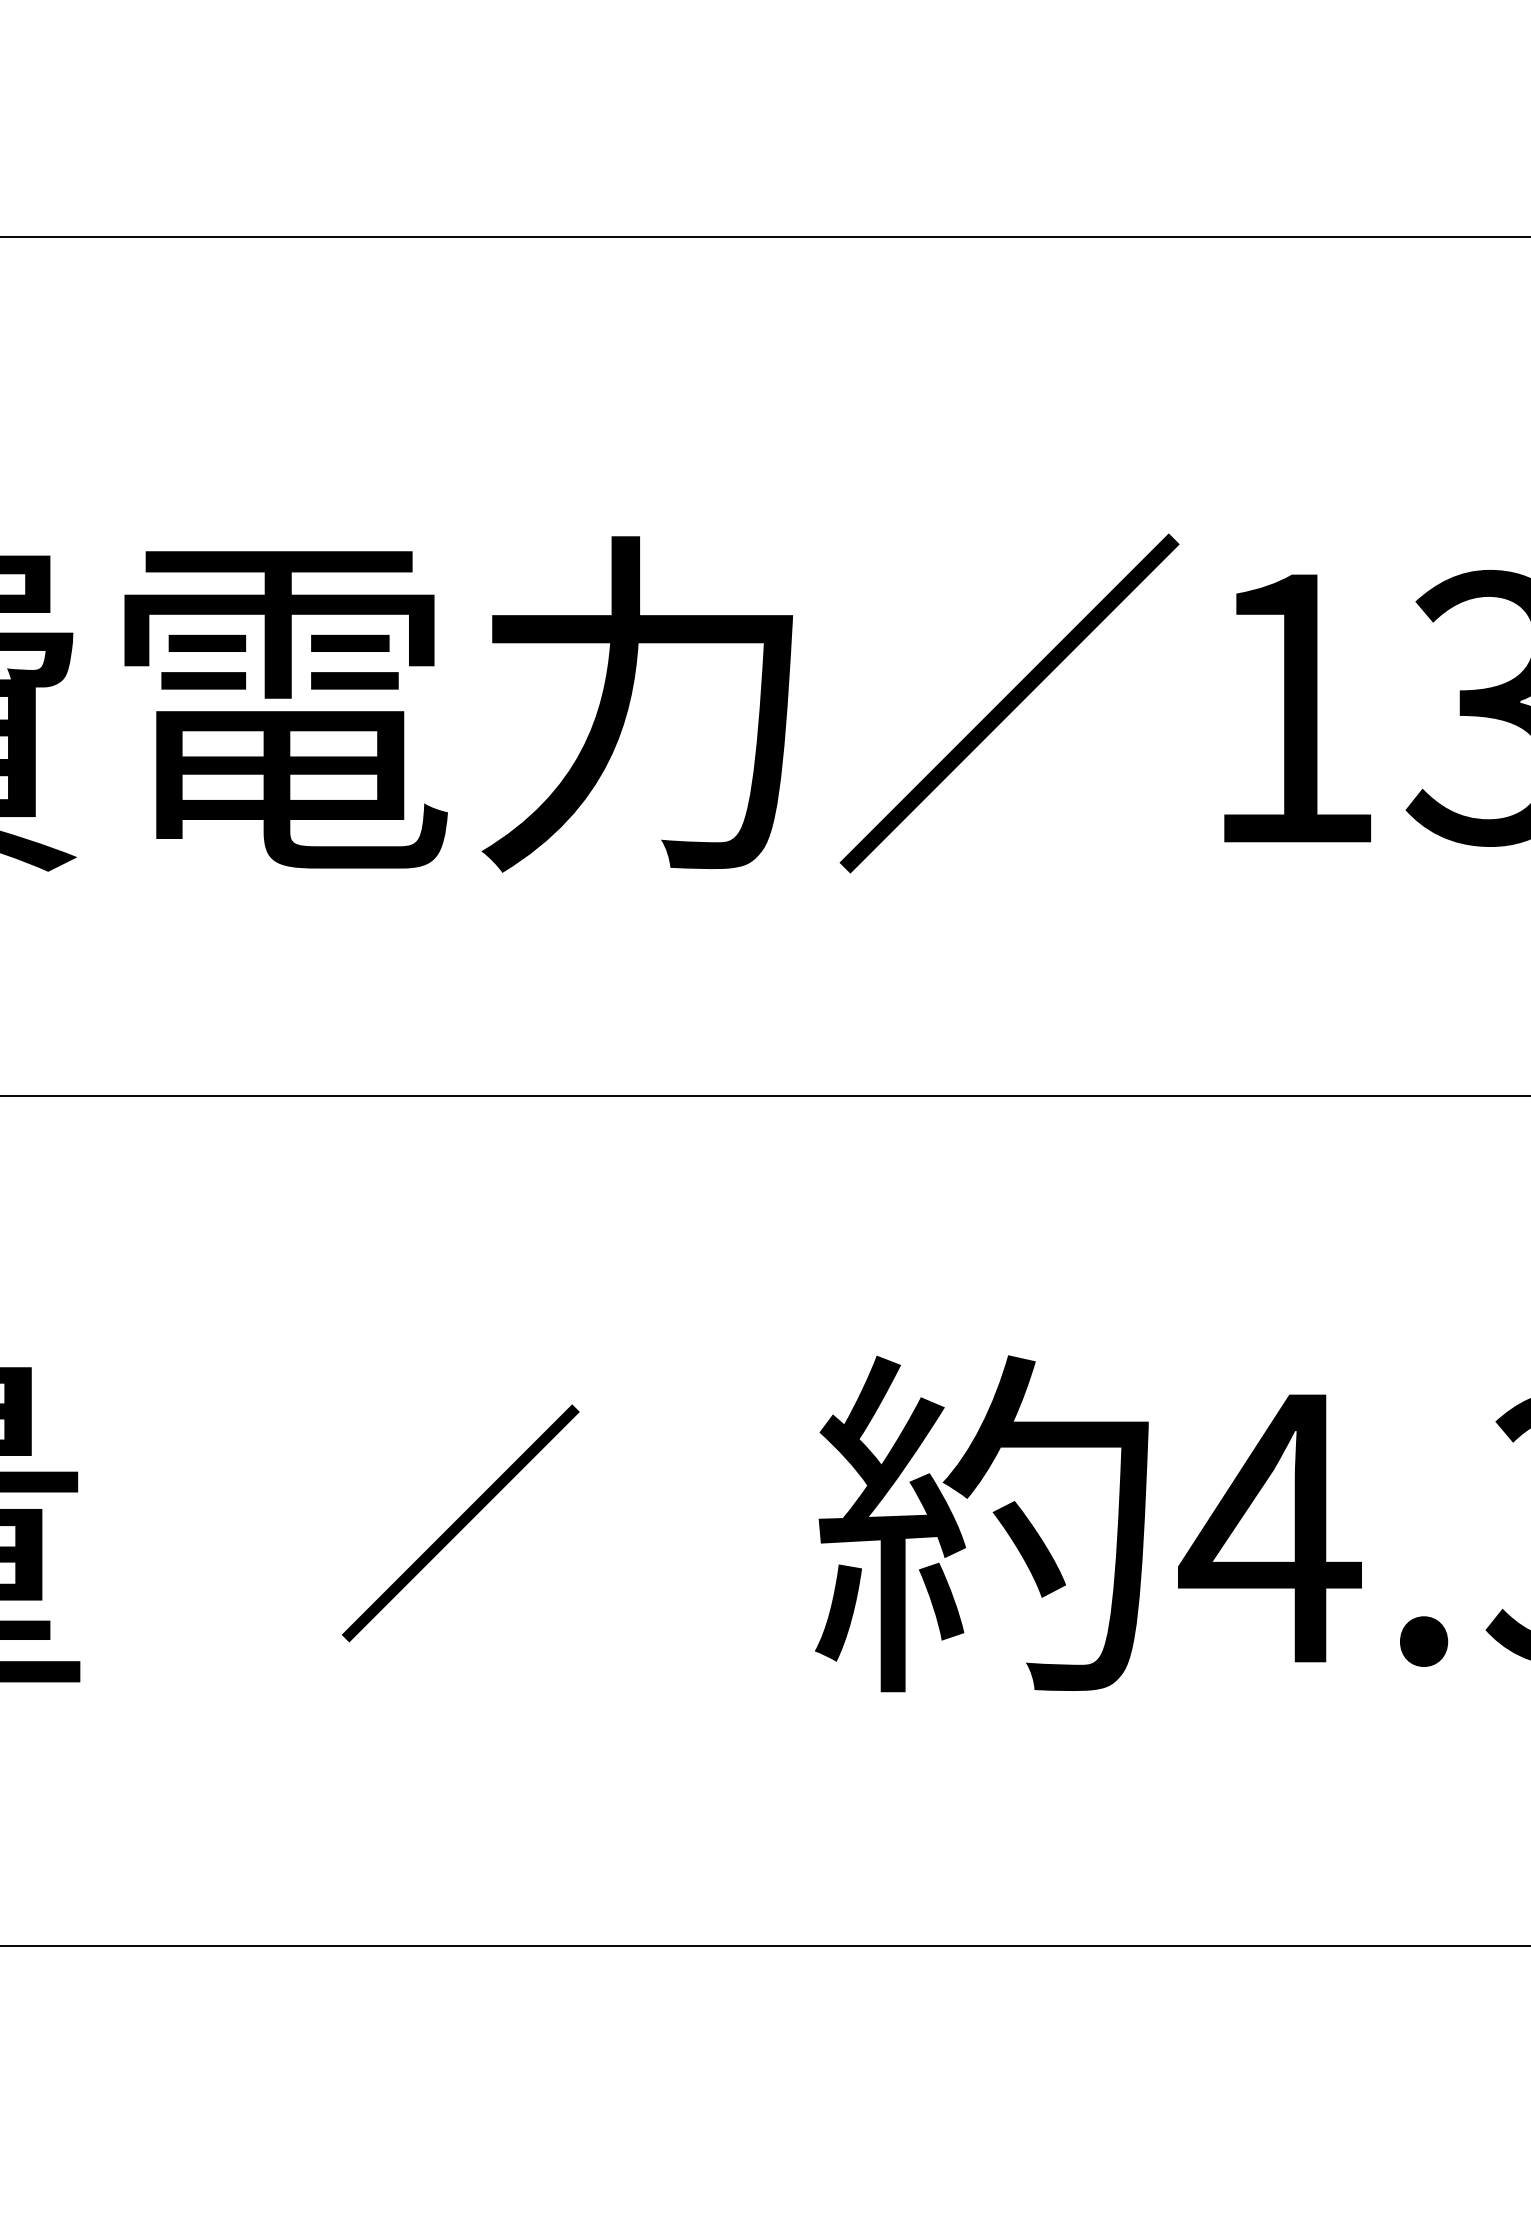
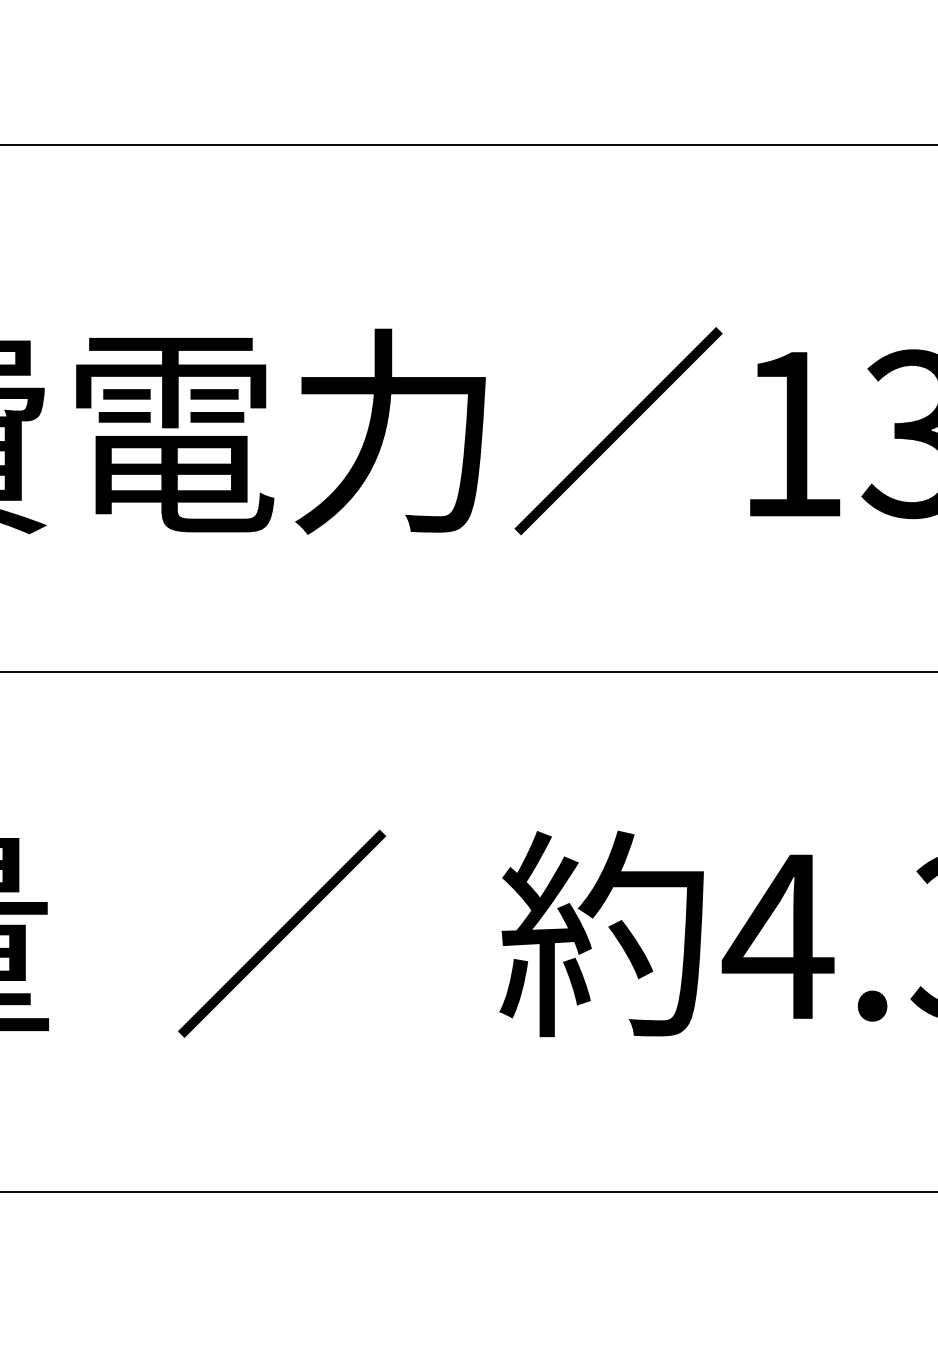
part: (461, 1523) -> (282, 933), size x1.43

